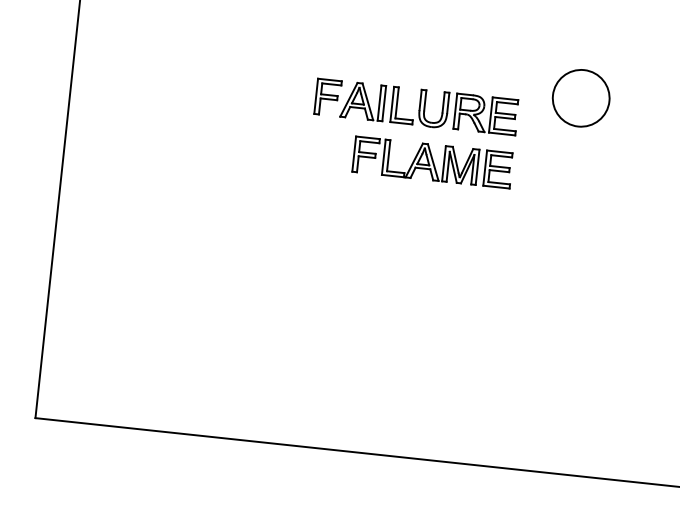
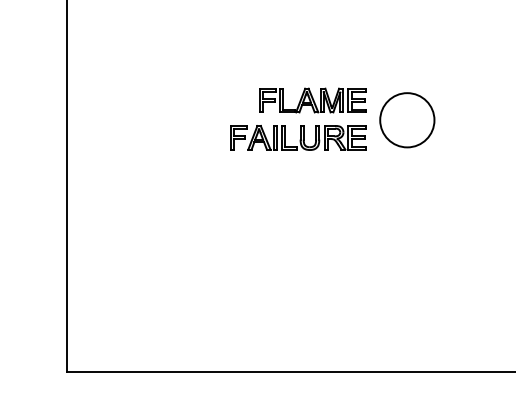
circle: (581, 98) -> (407, 120), size x1.43
part: (431, 162) -> (312, 100), moved

